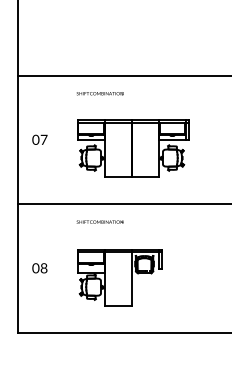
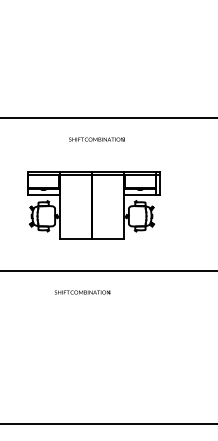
text: (99, 93) -> (96, 139), moved
text: (99, 221) -> (81, 291), moved
part: (119, 277) -> (77, 358), removed

